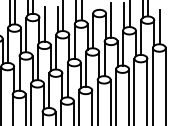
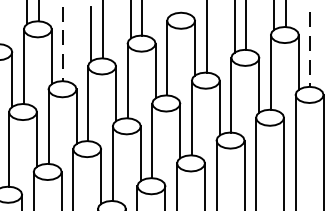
line: (44, 24) -> (62, 44), solid -> dashed
line: (159, 27) -> (309, 50), solid -> dashed

